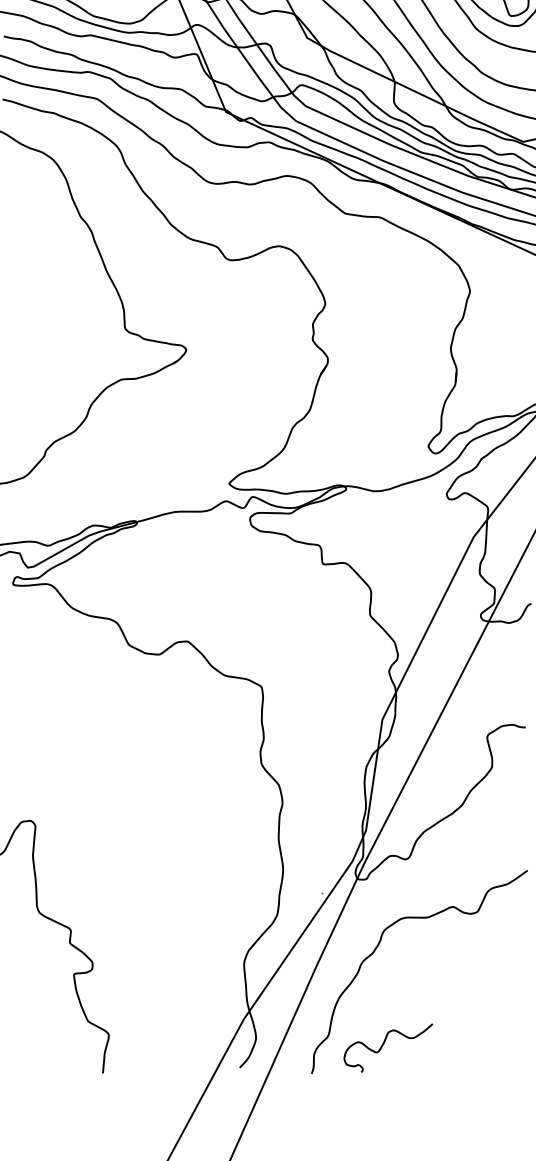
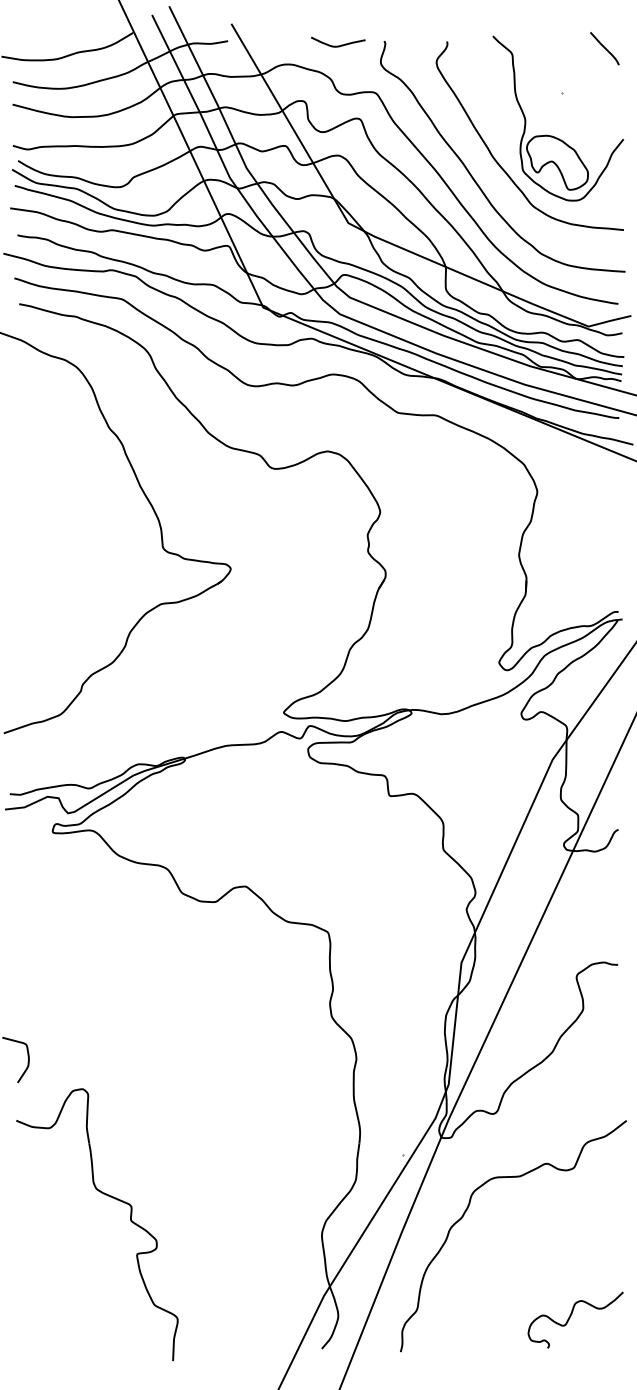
curve: (384, 1044) -> (571, 1316), moved

